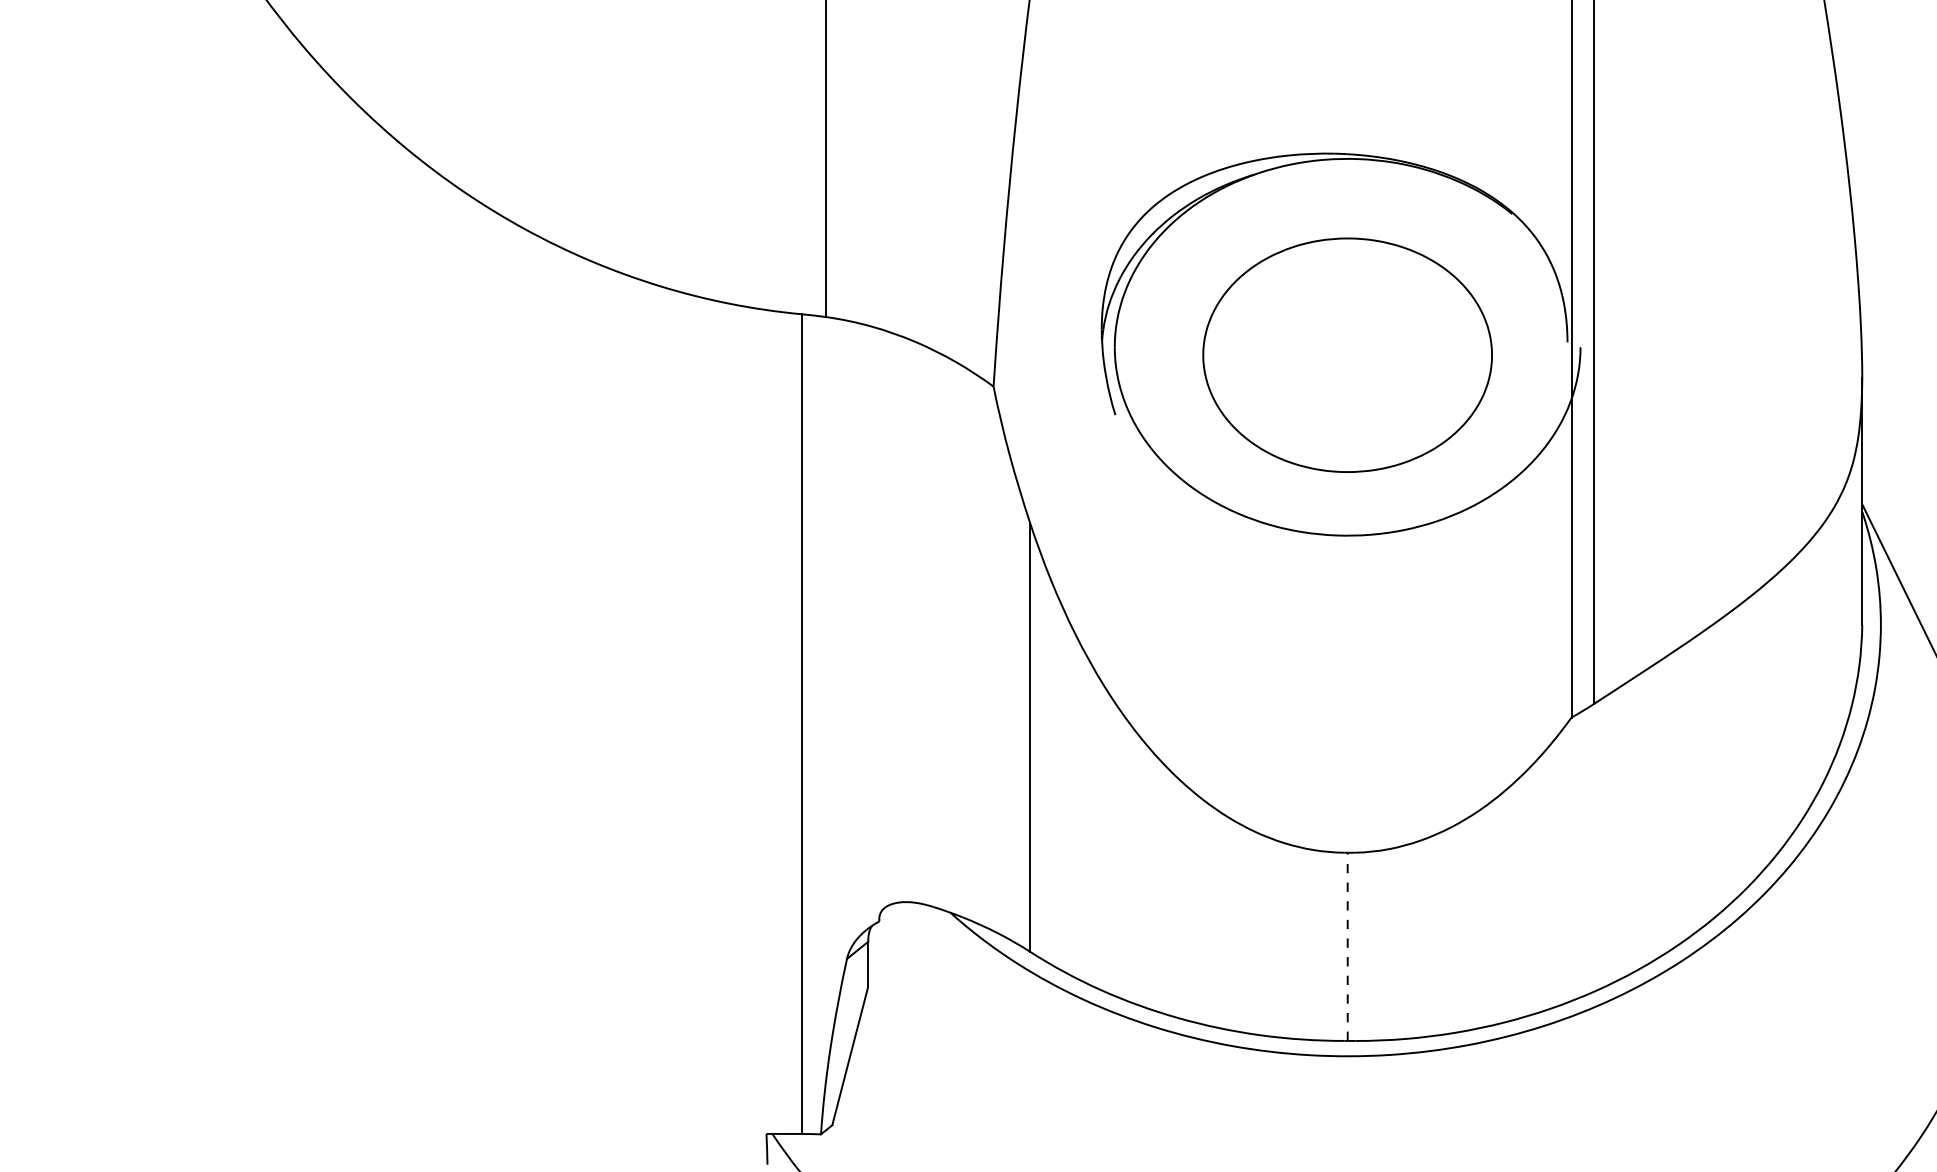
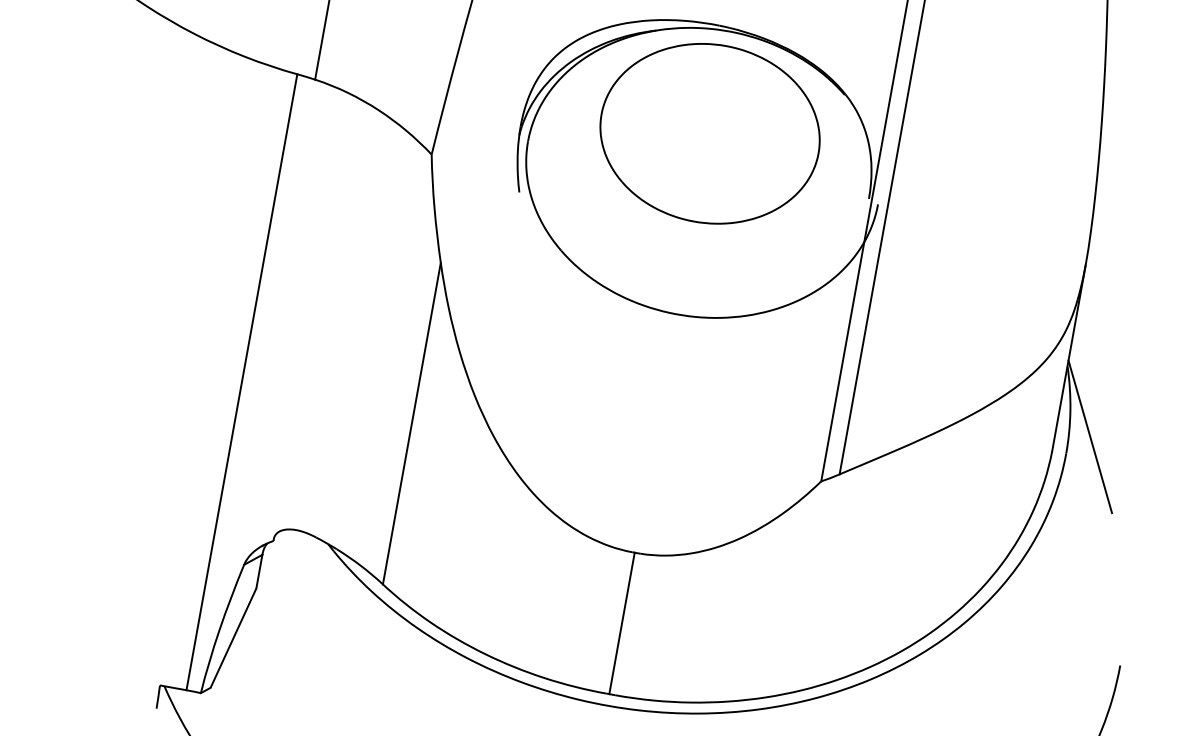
part: (1347, 354) -> (710, 133), moved
line: (1347, 946) -> (621, 623), dashed -> solid

